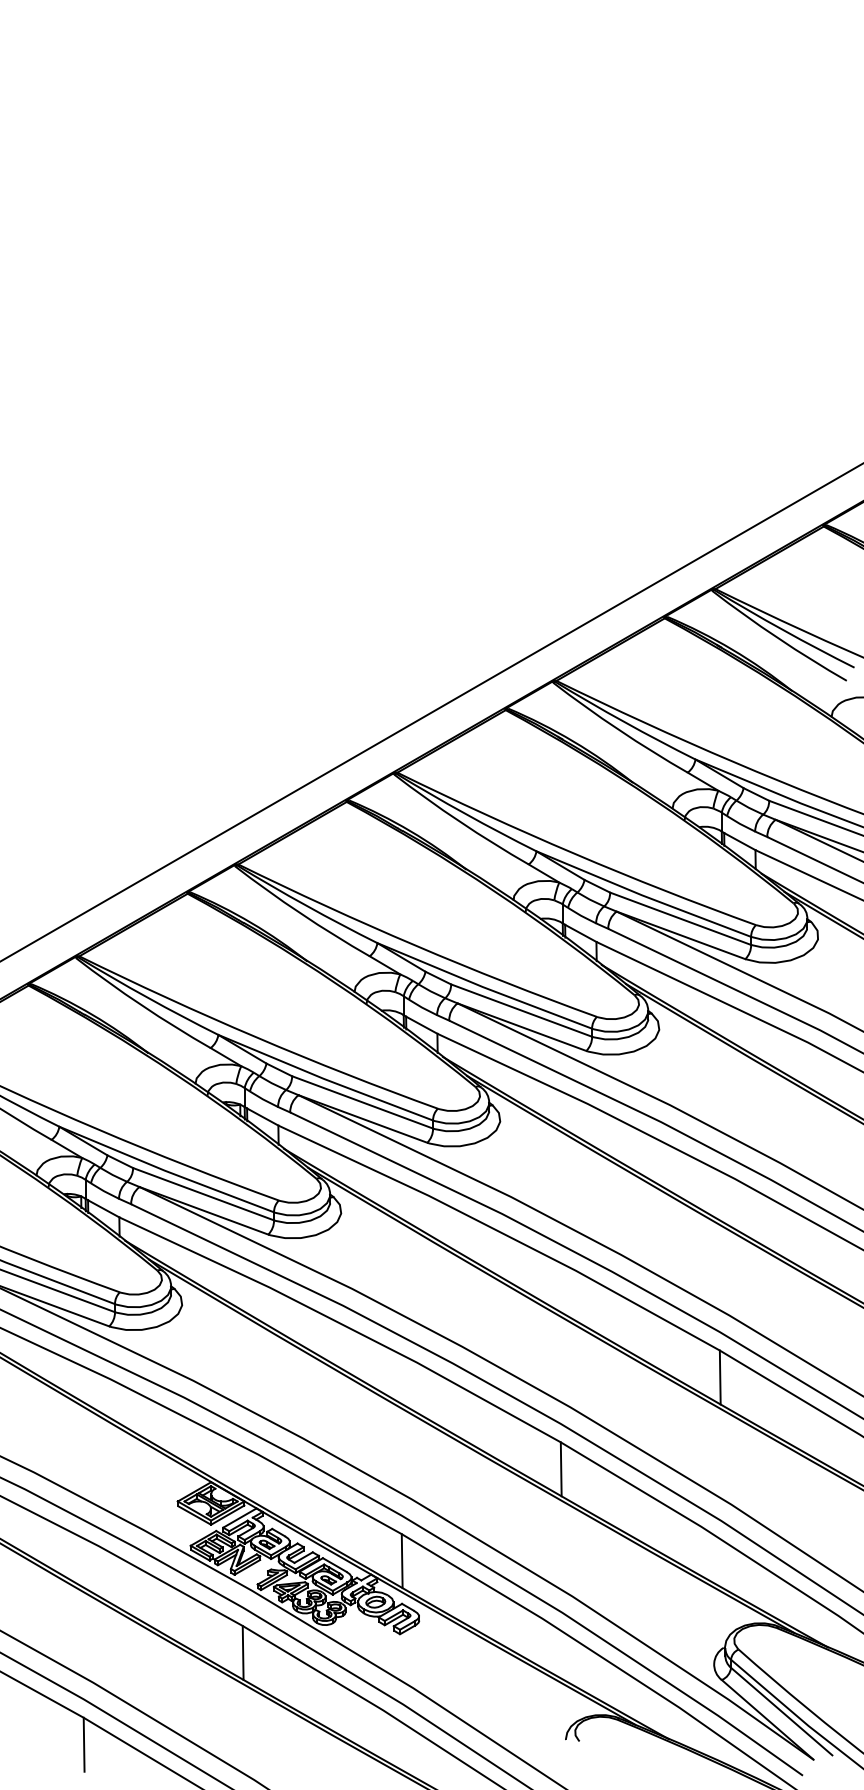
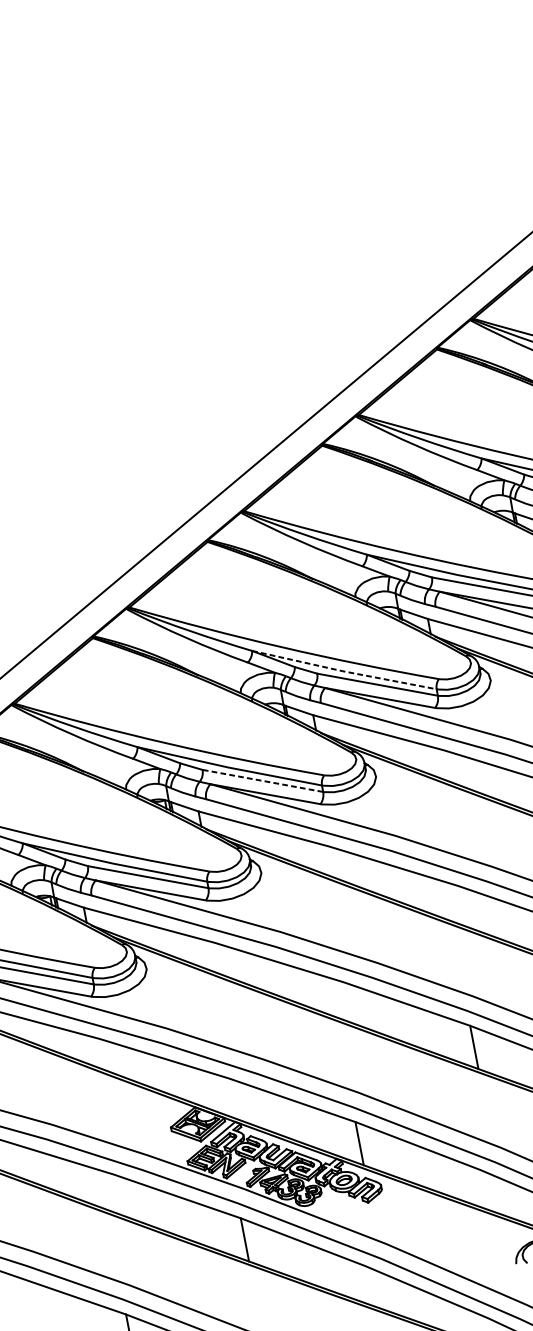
line: (484, 987) -> (344, 671), solid -> dashed
line: (362, 1102) -> (262, 781), solid -> dashed

